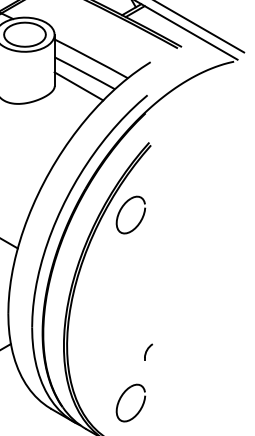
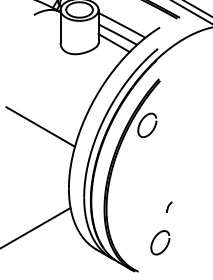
part: (148, 351) -> (169, 206), moved
part: (121, 399) -> (154, 240), moved

